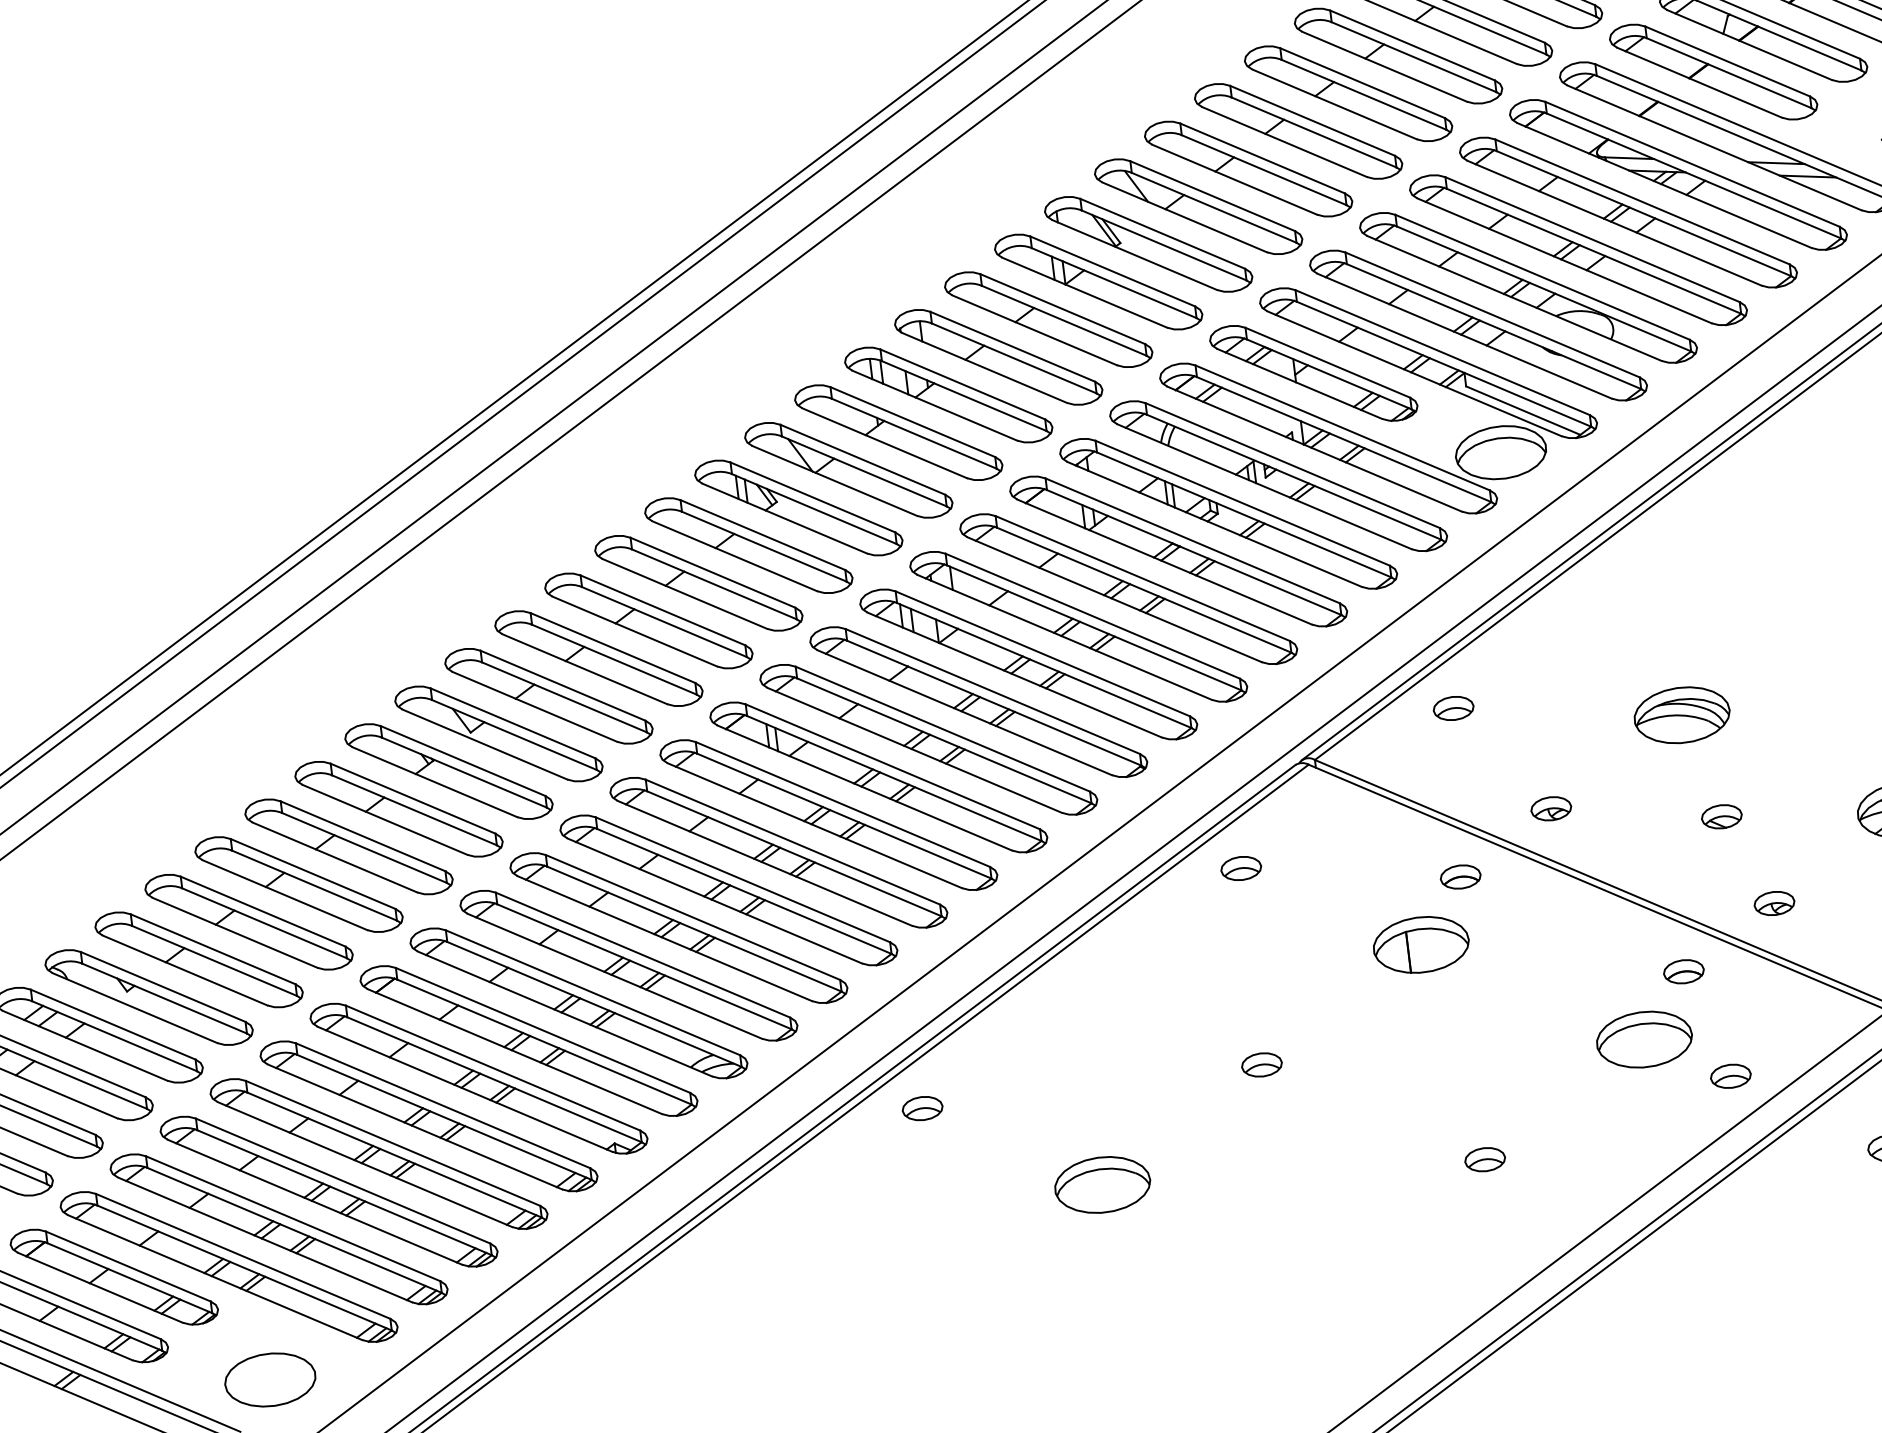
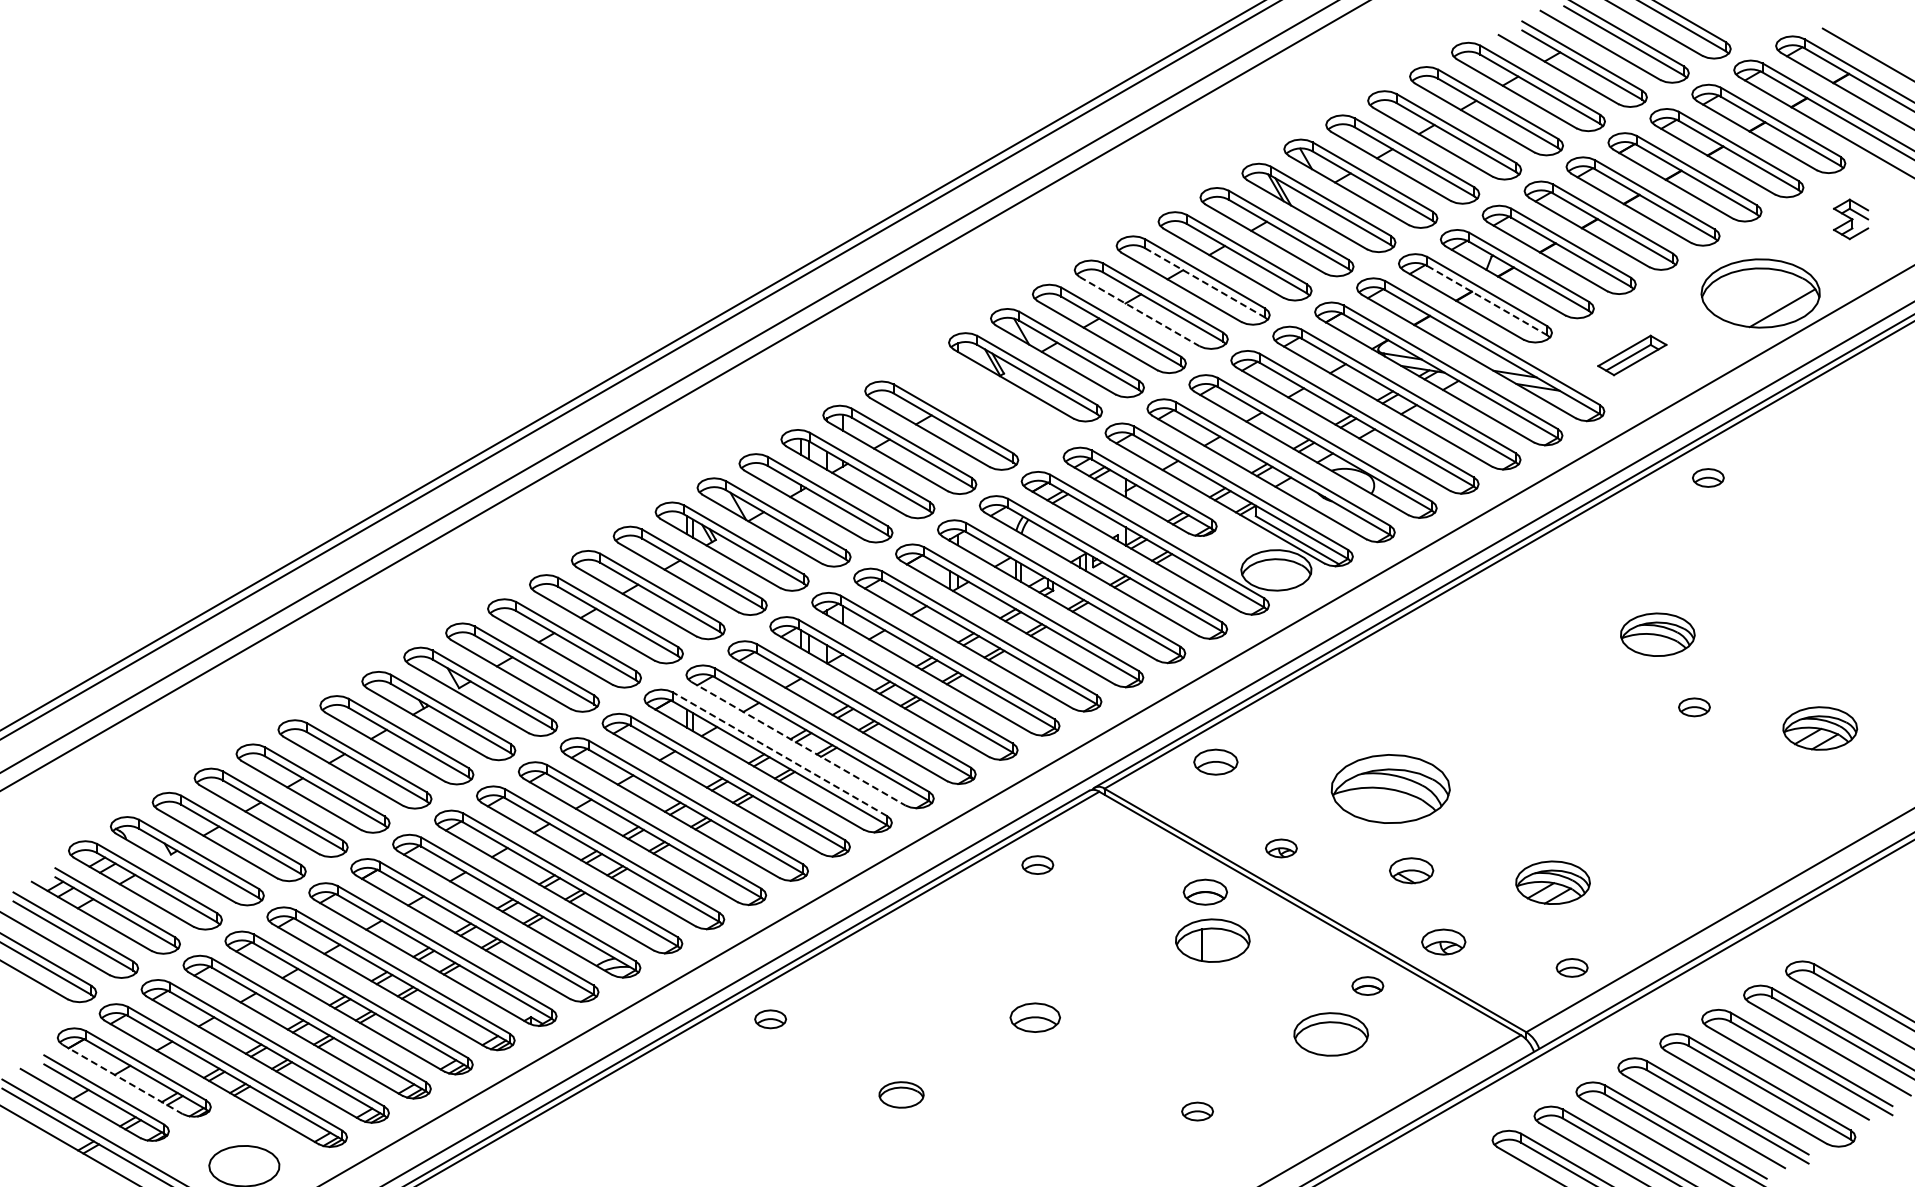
line: (1729, 73) -> (1487, 300), solid -> dashed
line: (1364, 95) -> (1205, 283), solid -> dashed
line: (1284, 141) -> (1139, 311), solid -> dashed
part: (1098, 282) -> (983, 401), removed
part: (1453, 708) -> (1215, 762), size x1.4
part: (1681, 714) -> (1390, 788), size x1.6
line: (914, 750) -> (798, 743), solid -> dashed
line: (892, 767) -> (779, 754), solid -> dashed
part: (1721, 816) -> (1411, 870), size x1.4
part: (1460, 877) -> (1205, 892), size x1.4
part: (1774, 903) -> (1443, 942), size x1.4
part: (1420, 944) -> (1212, 940), moved
part: (1261, 1064) -> (1034, 1017), size x1.6
part: (1730, 1076) -> (1393, 1070), removed
part: (1102, 1184) -> (901, 1094), size x0.6
line: (100, 1287) -> (122, 1079), solid -> dashed

